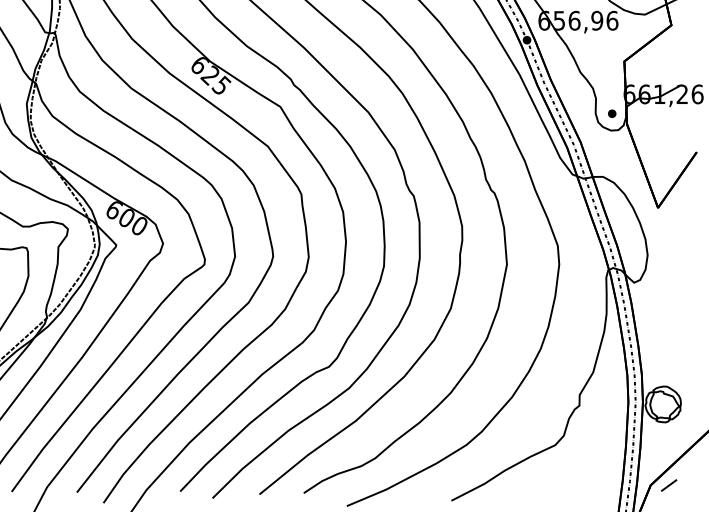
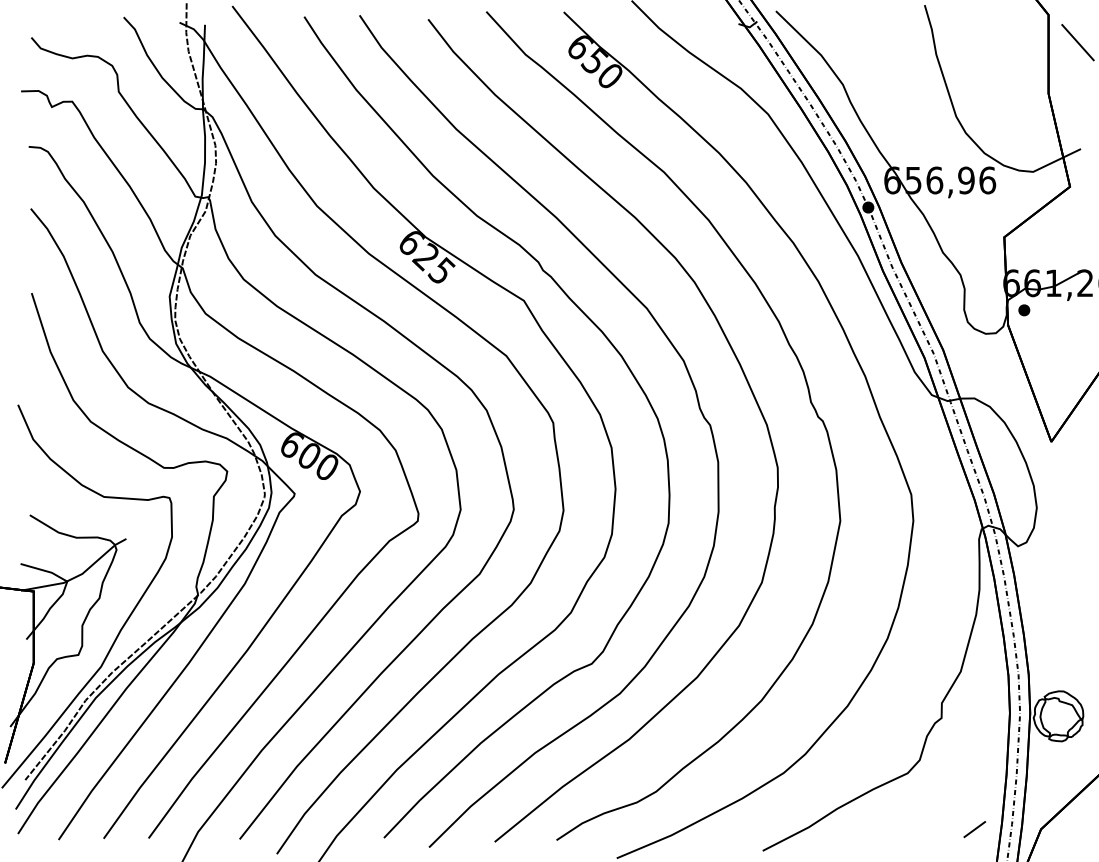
part: (612, 113) -> (1024, 310), moved
line: (668, 485) -> (974, 829), moved

